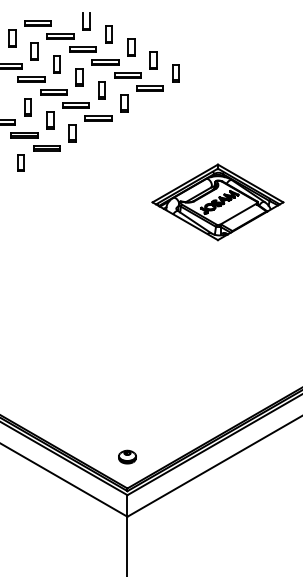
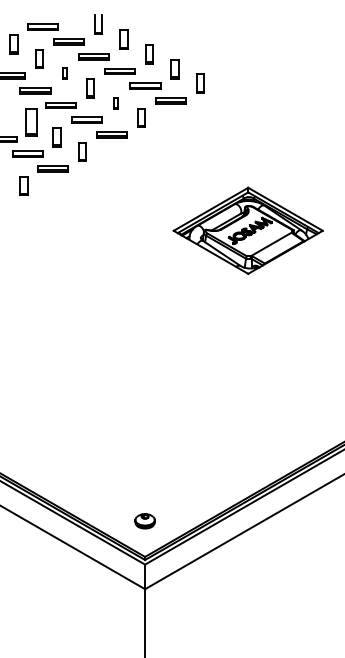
part: (56, 64) -> (64, 73), size x0.6
part: (101, 90) -> (115, 103), size x0.6
part: (27, 107) -> (31, 122), size x1.4

